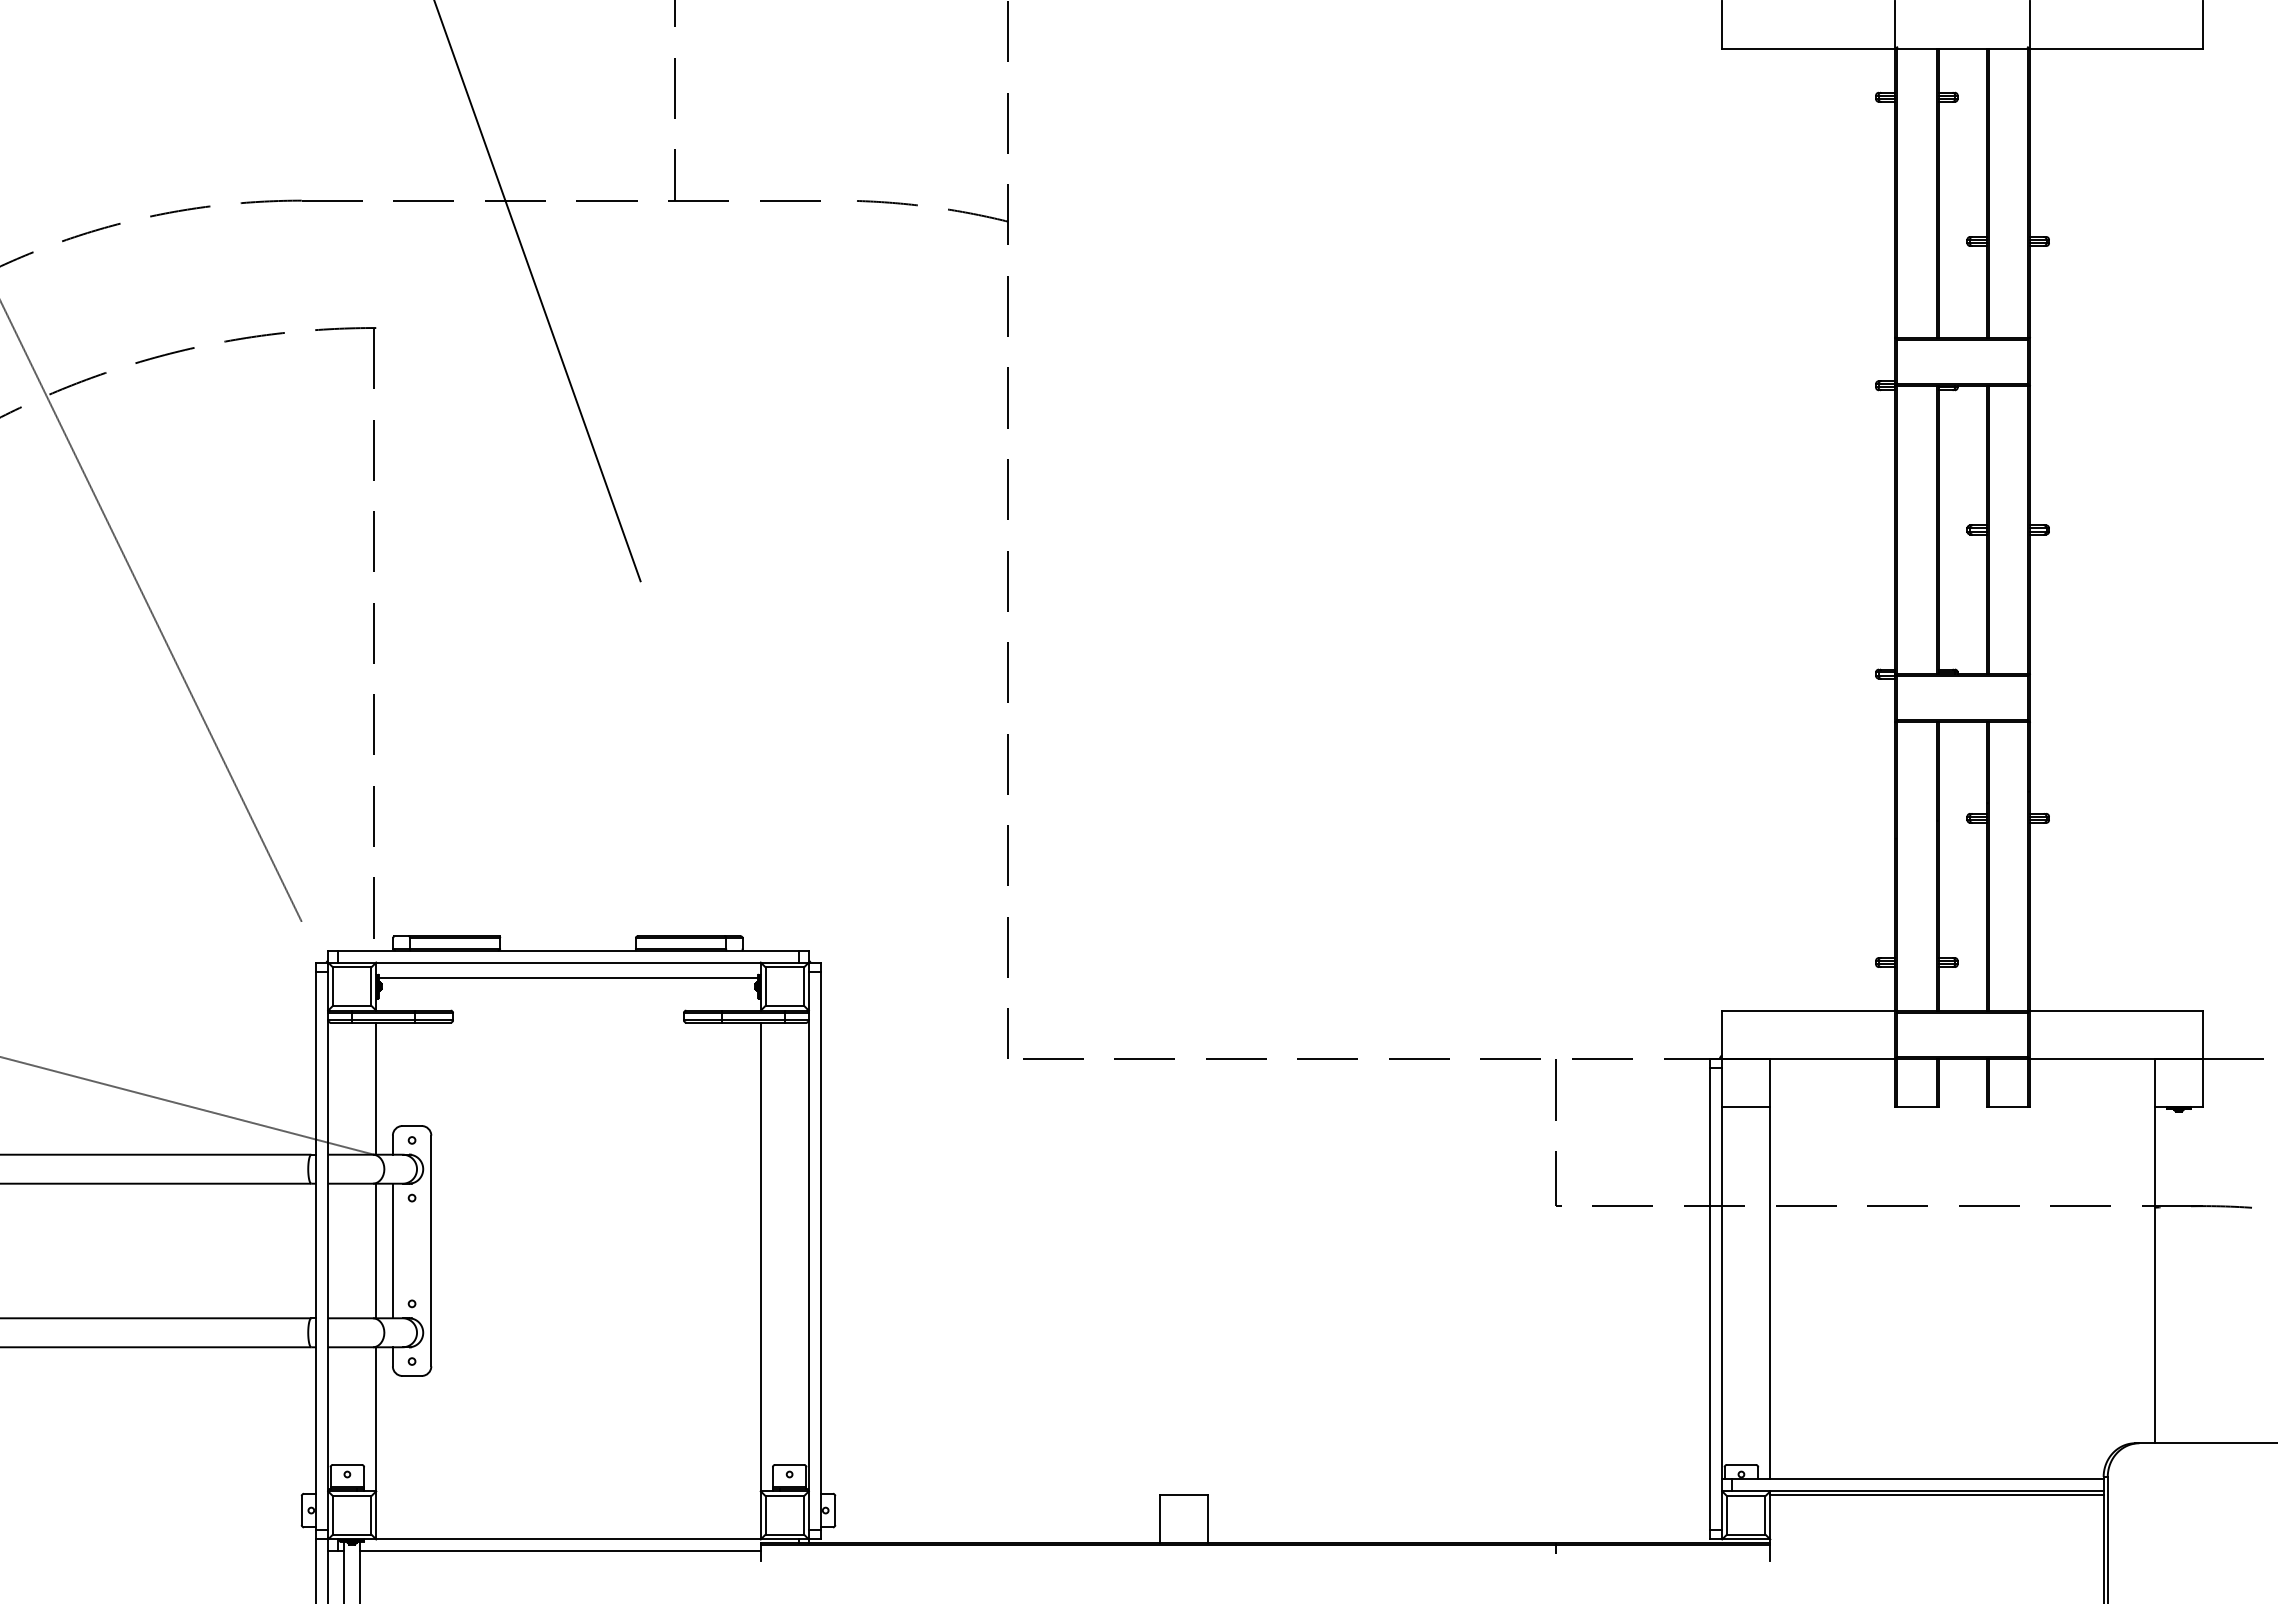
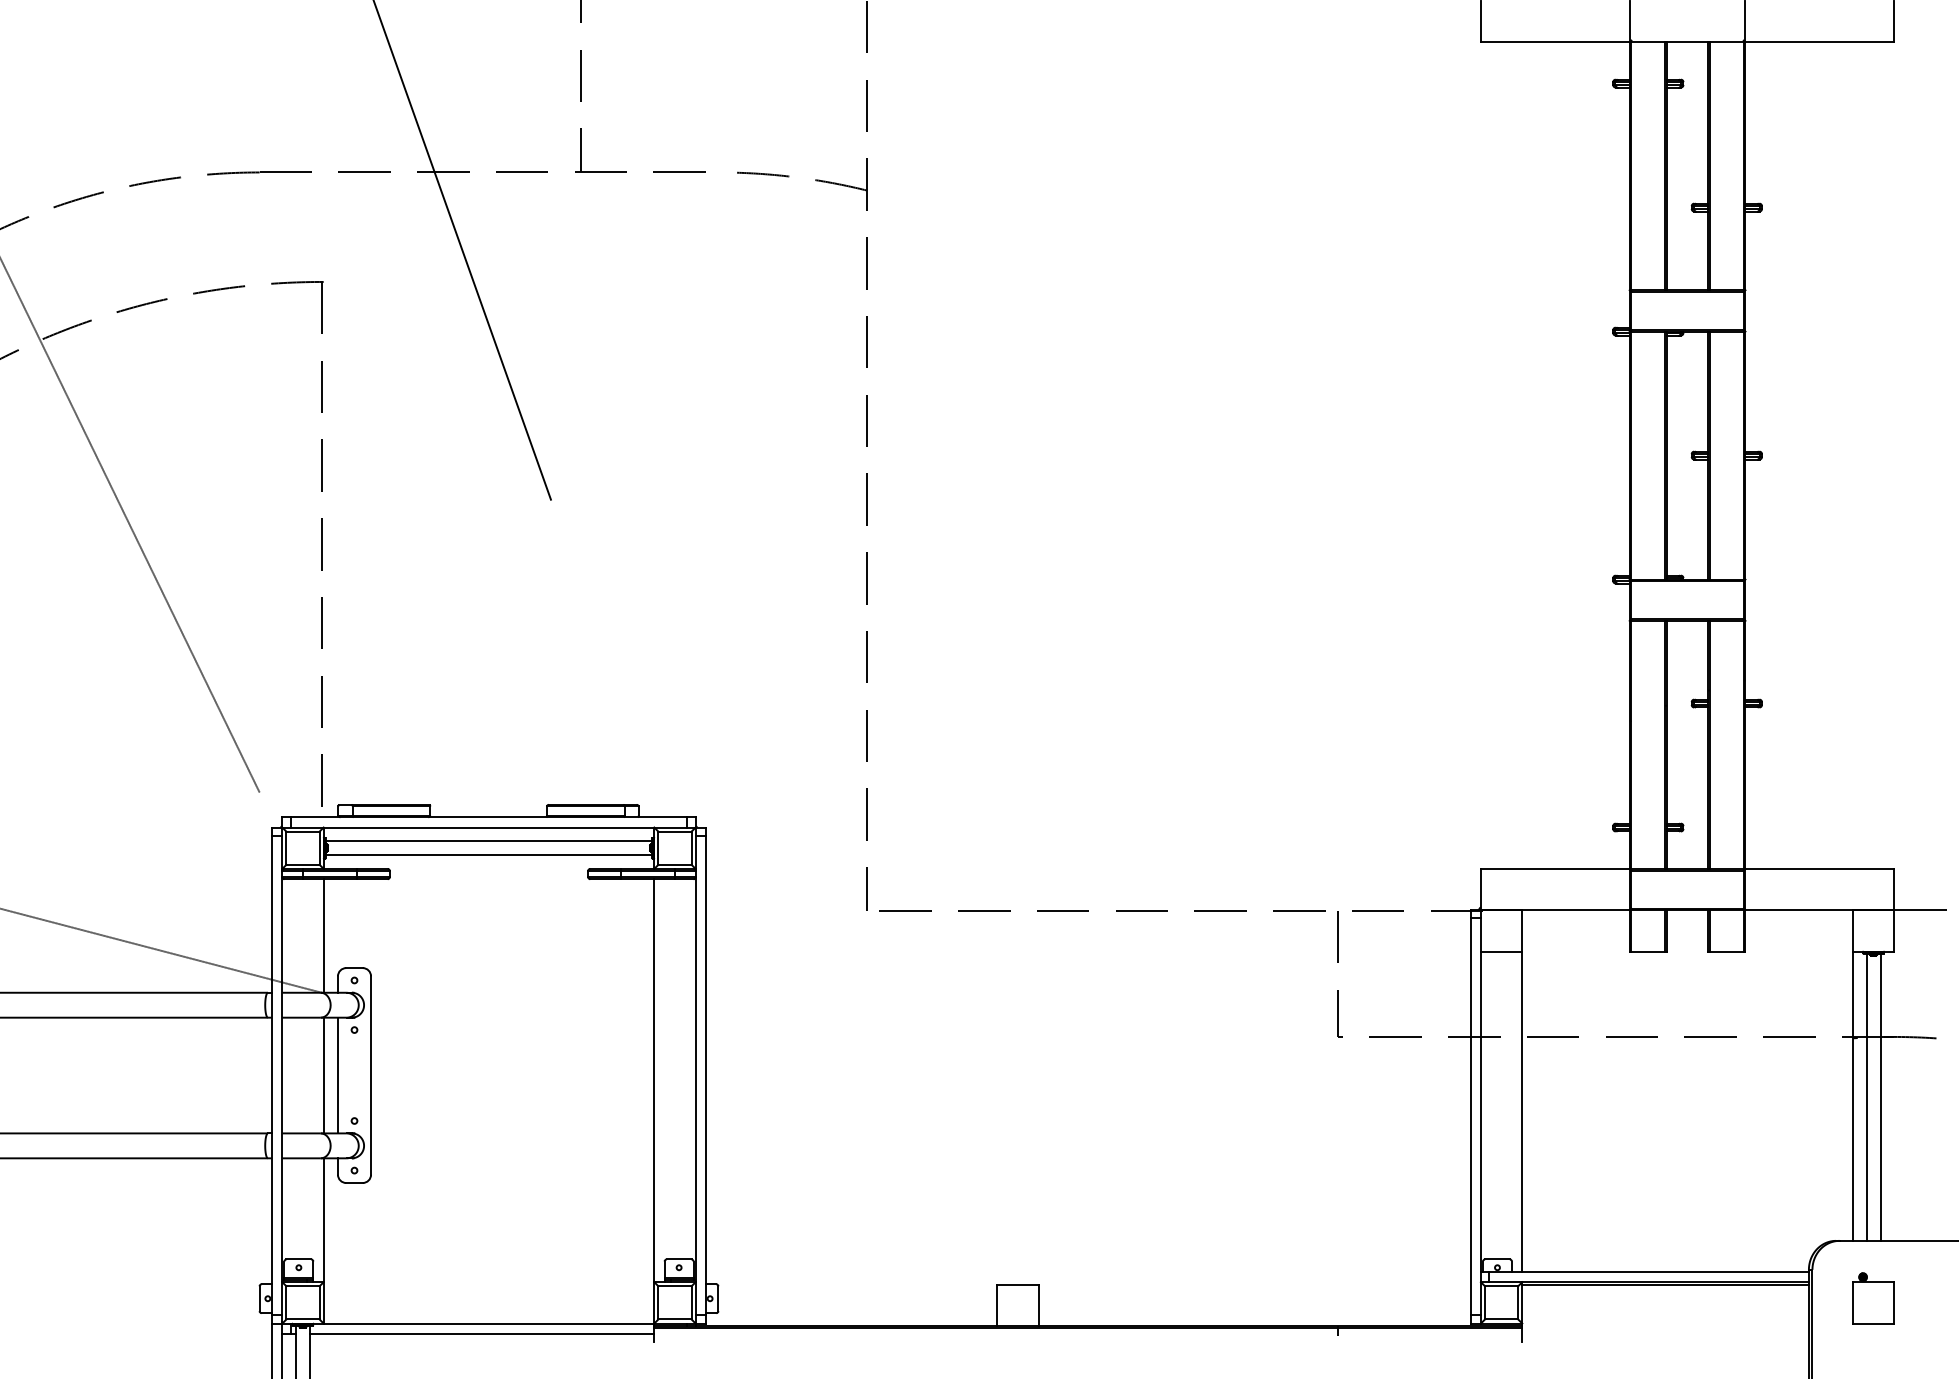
line: (568, 994) -> (488, 855), added
line: (2170, 1276) -> (1866, 1097), added
line: (2187, 1276) -> (1881, 1097), added
part: (2178, 1509) -> (1873, 1297), added

